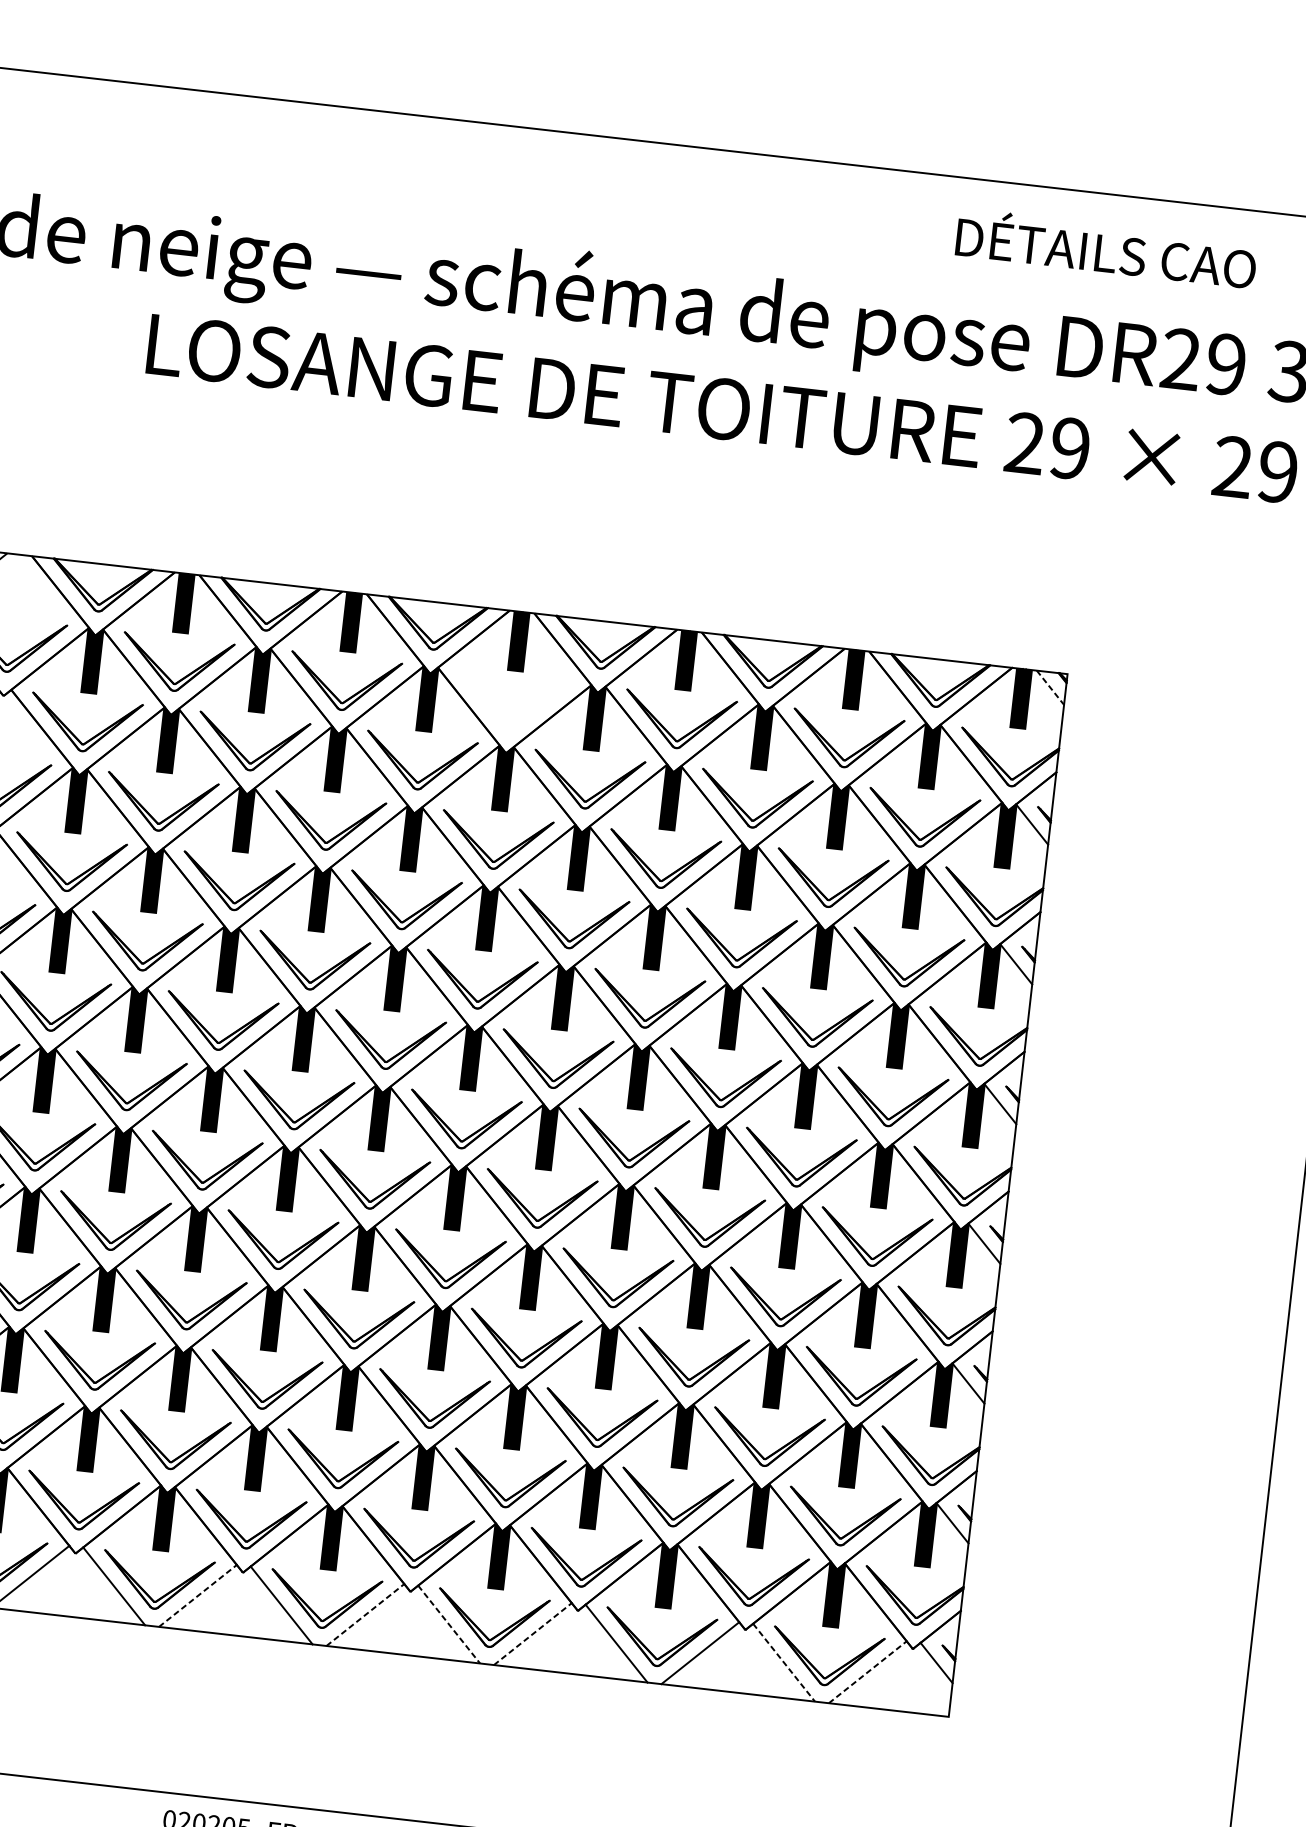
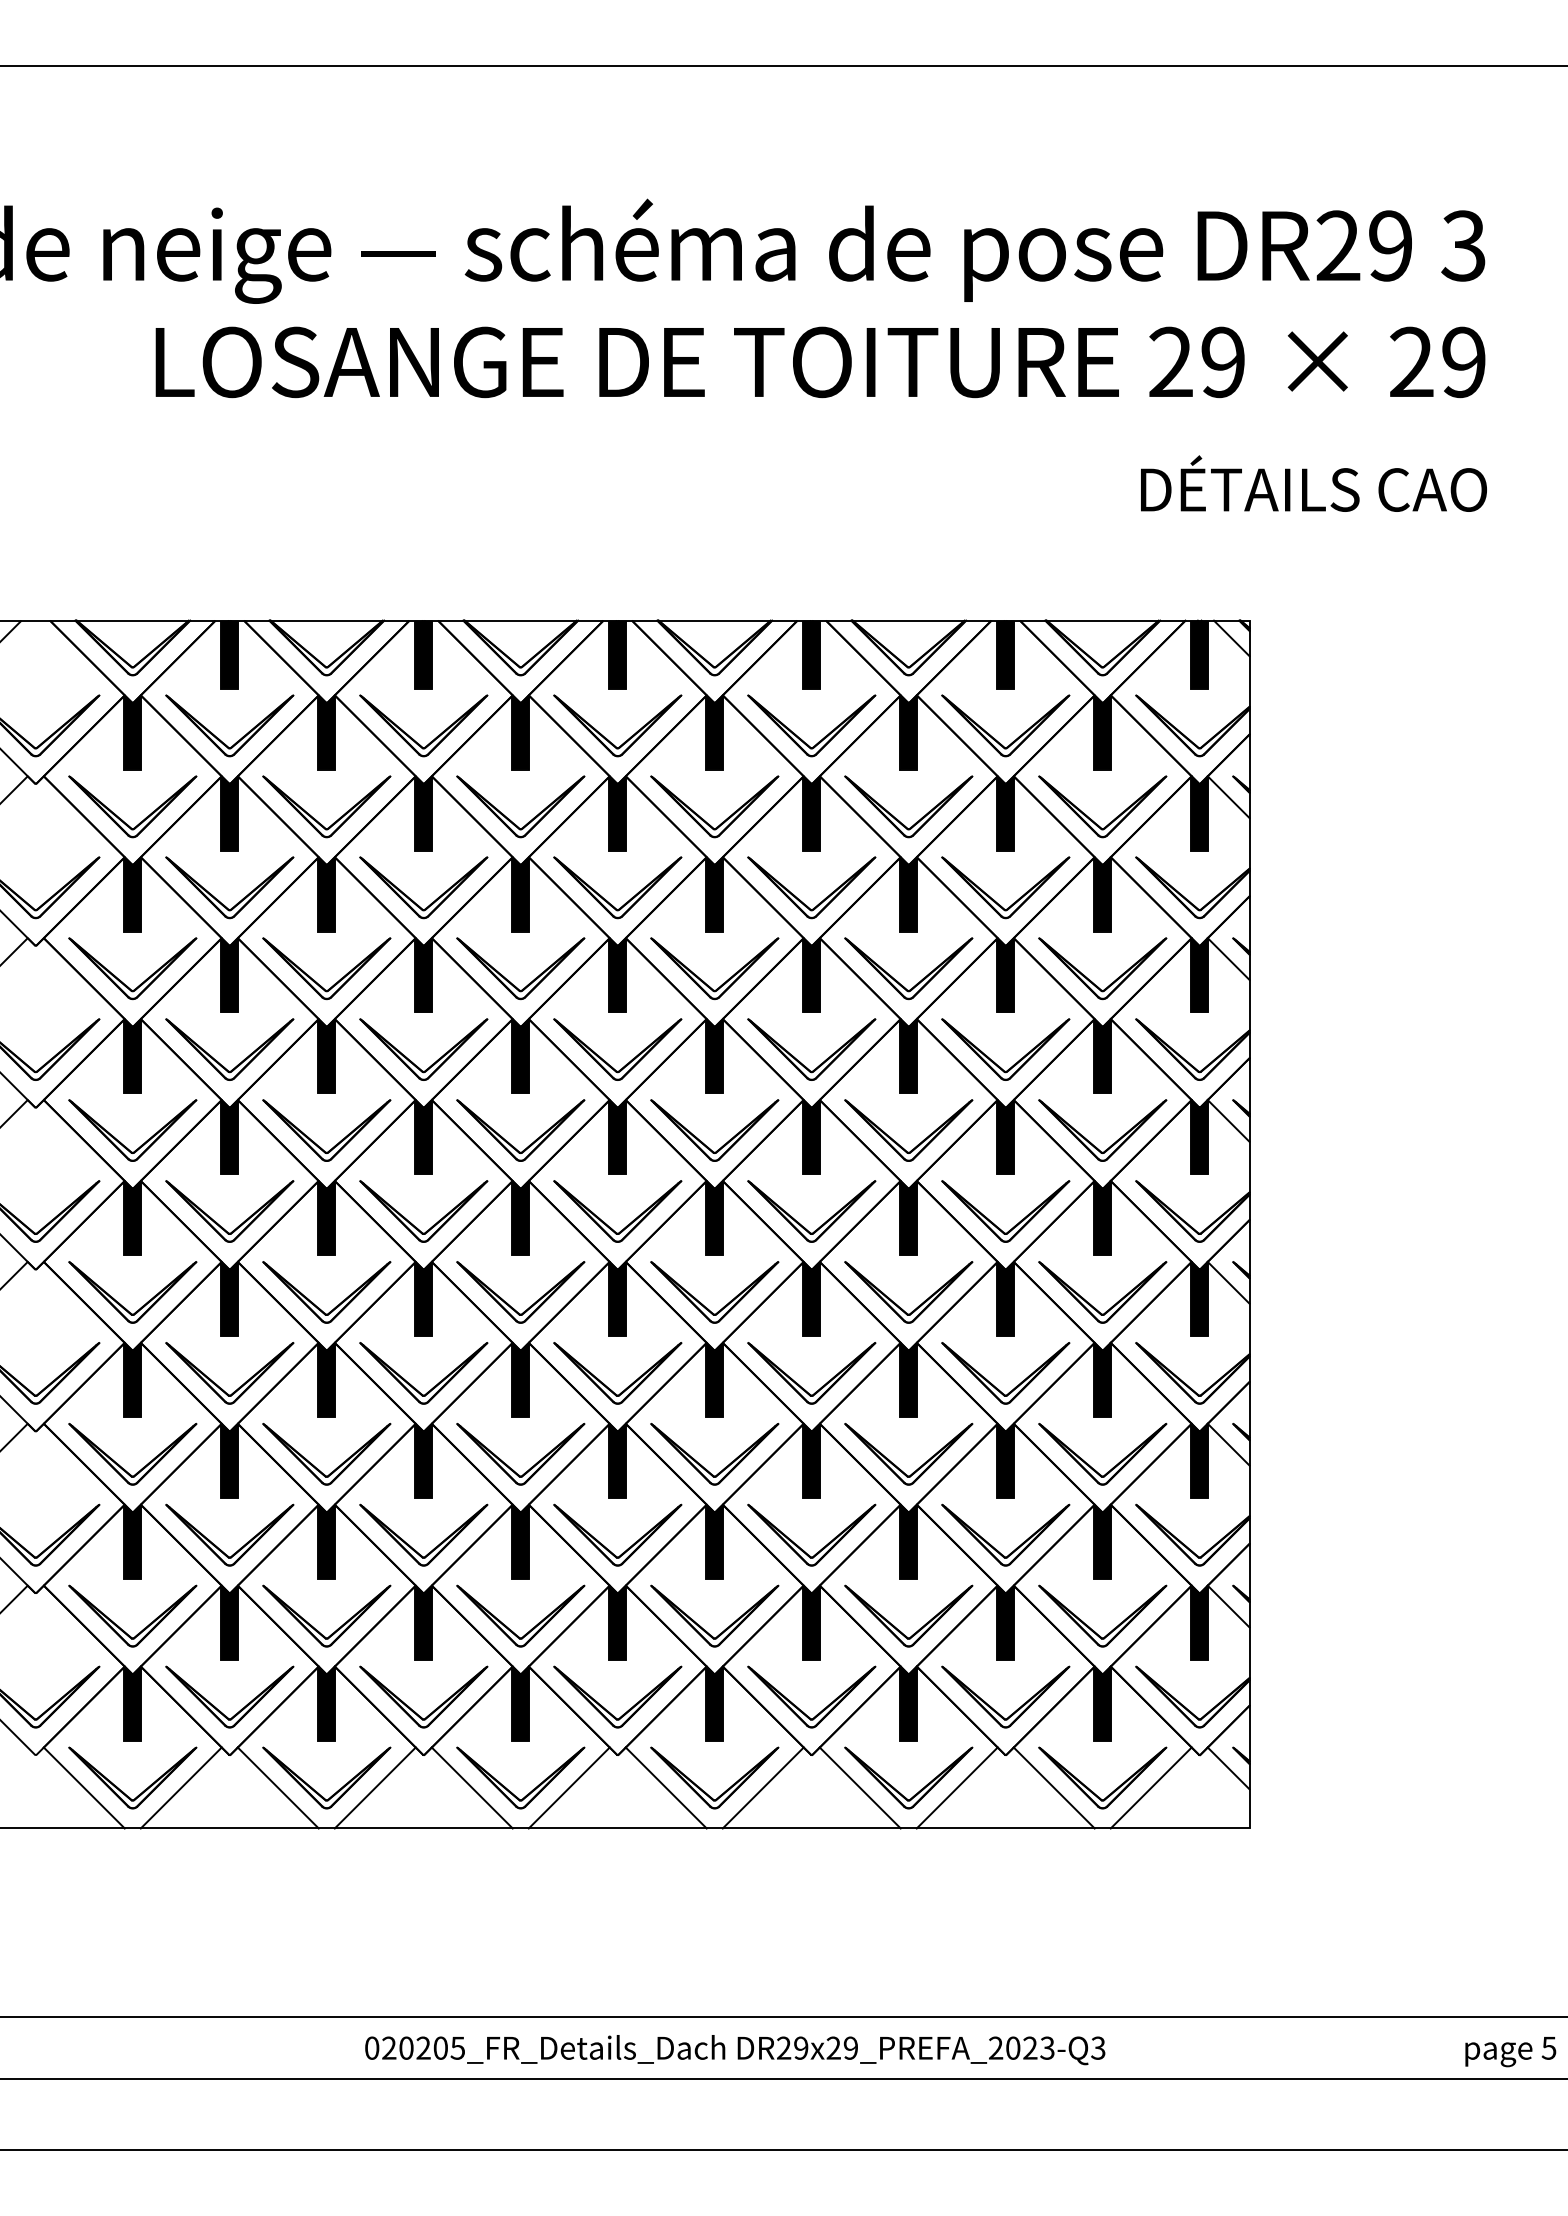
text: (1106, 248) -> (1313, 483), moved
line: (1051, 687) -> (1232, 638), dashed -> solid
part: (501, 712) -> (607, 738), added
line: (198, 1595) -> (375, 1787), dashed -> solid
line: (365, 1614) -> (569, 1787), dashed -> solid
line: (449, 1625) -> (666, 1788), dashed -> solid
line: (533, 1633) -> (763, 1787), dashed -> solid
line: (784, 1663) -> (1054, 1788), dashed -> solid
line: (868, 1671) -> (1151, 1787), dashed -> solid

